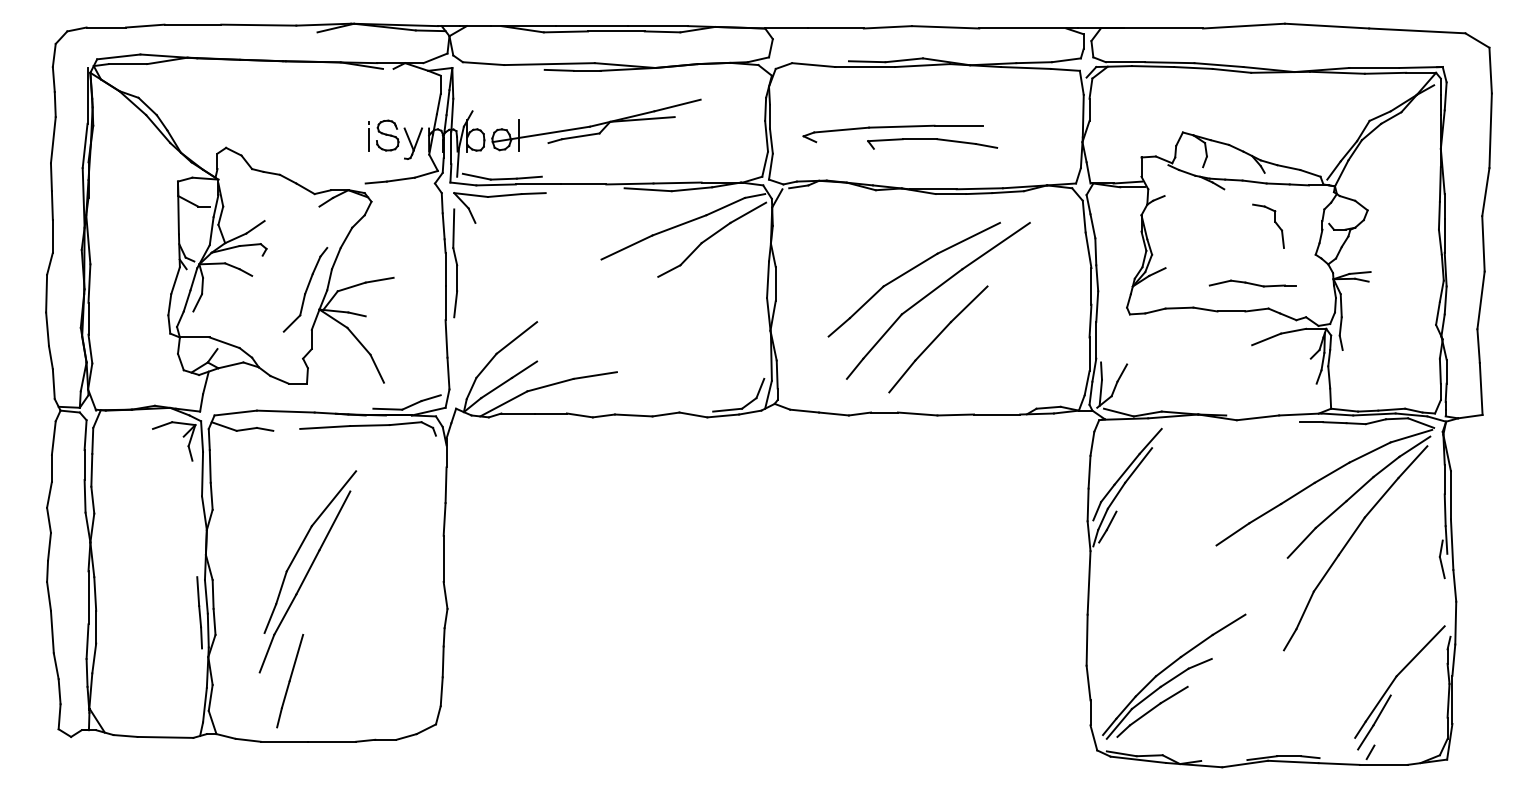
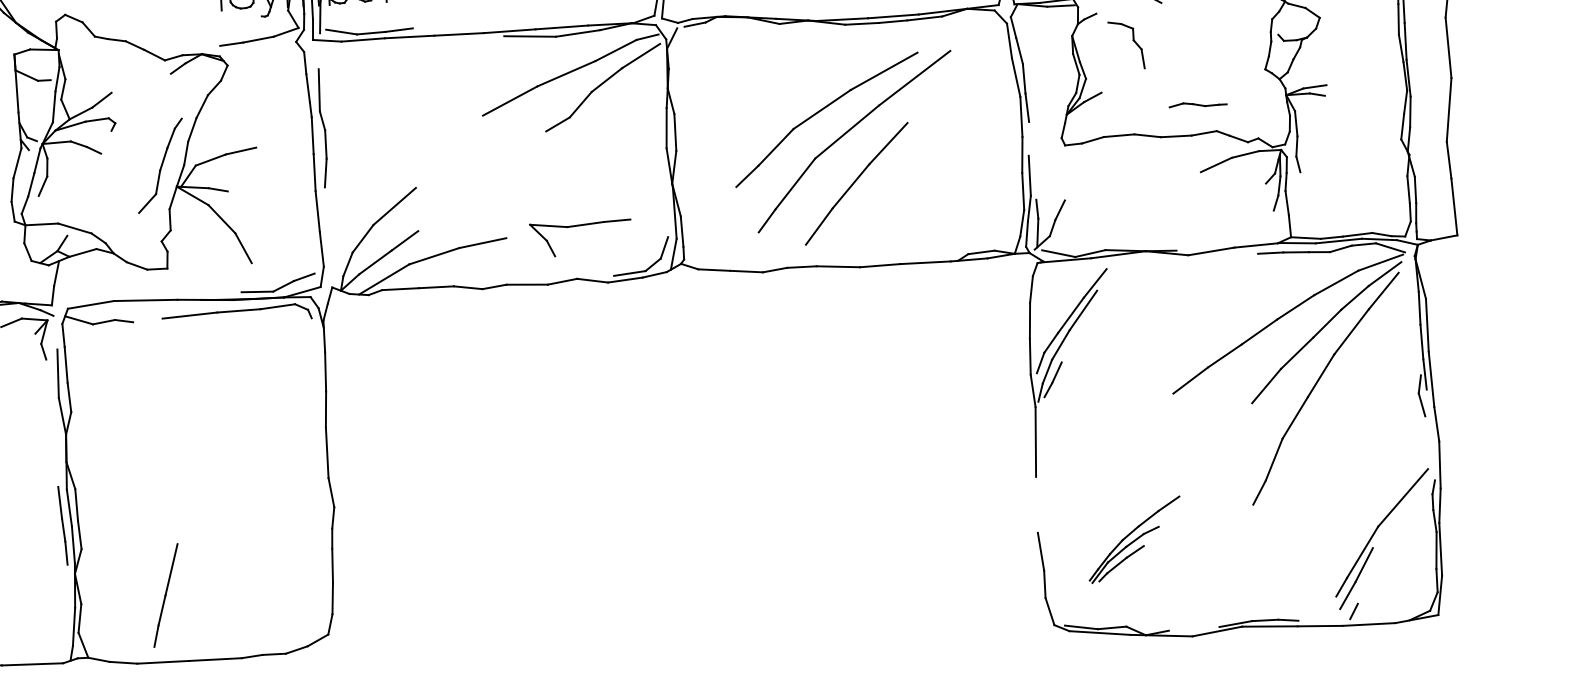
part: (496, 197) -> (576, 227), moved
part: (1274, 222) -> (1132, 40), moved
part: (1252, 283) -> (1197, 104), size x0.6
line: (1097, 306) -> (1029, 138), removed
line: (202, 436) -> (55, 332), removed
part: (307, 571) -> (178, 474), removed
line: (1086, 639) -> (1036, 504), removed
part: (1174, 676) -> (1134, 539), size x0.6

